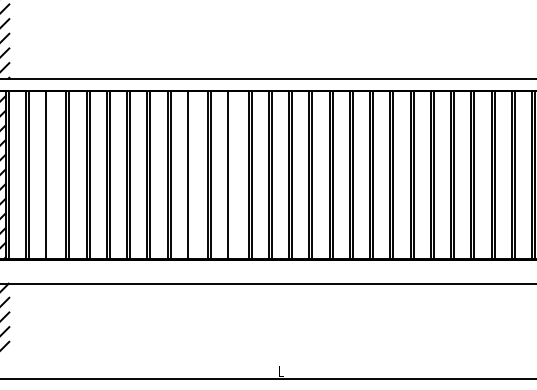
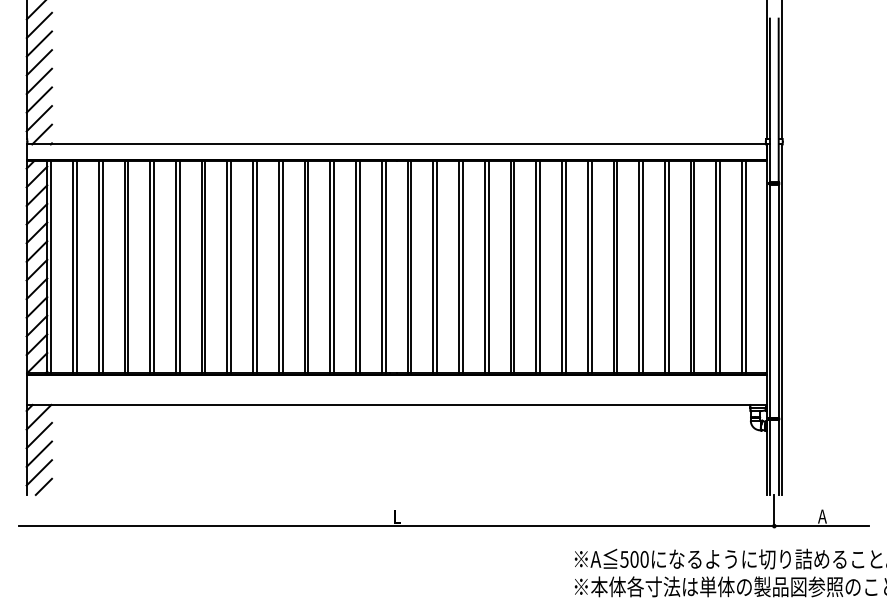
line: (49, 174) -> (102, 266), added
line: (190, 174) -> (282, 266), added
line: (231, 174) -> (334, 266), added

